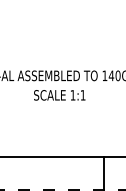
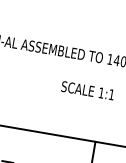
text: (59, 95) -> (87, 90), moved

